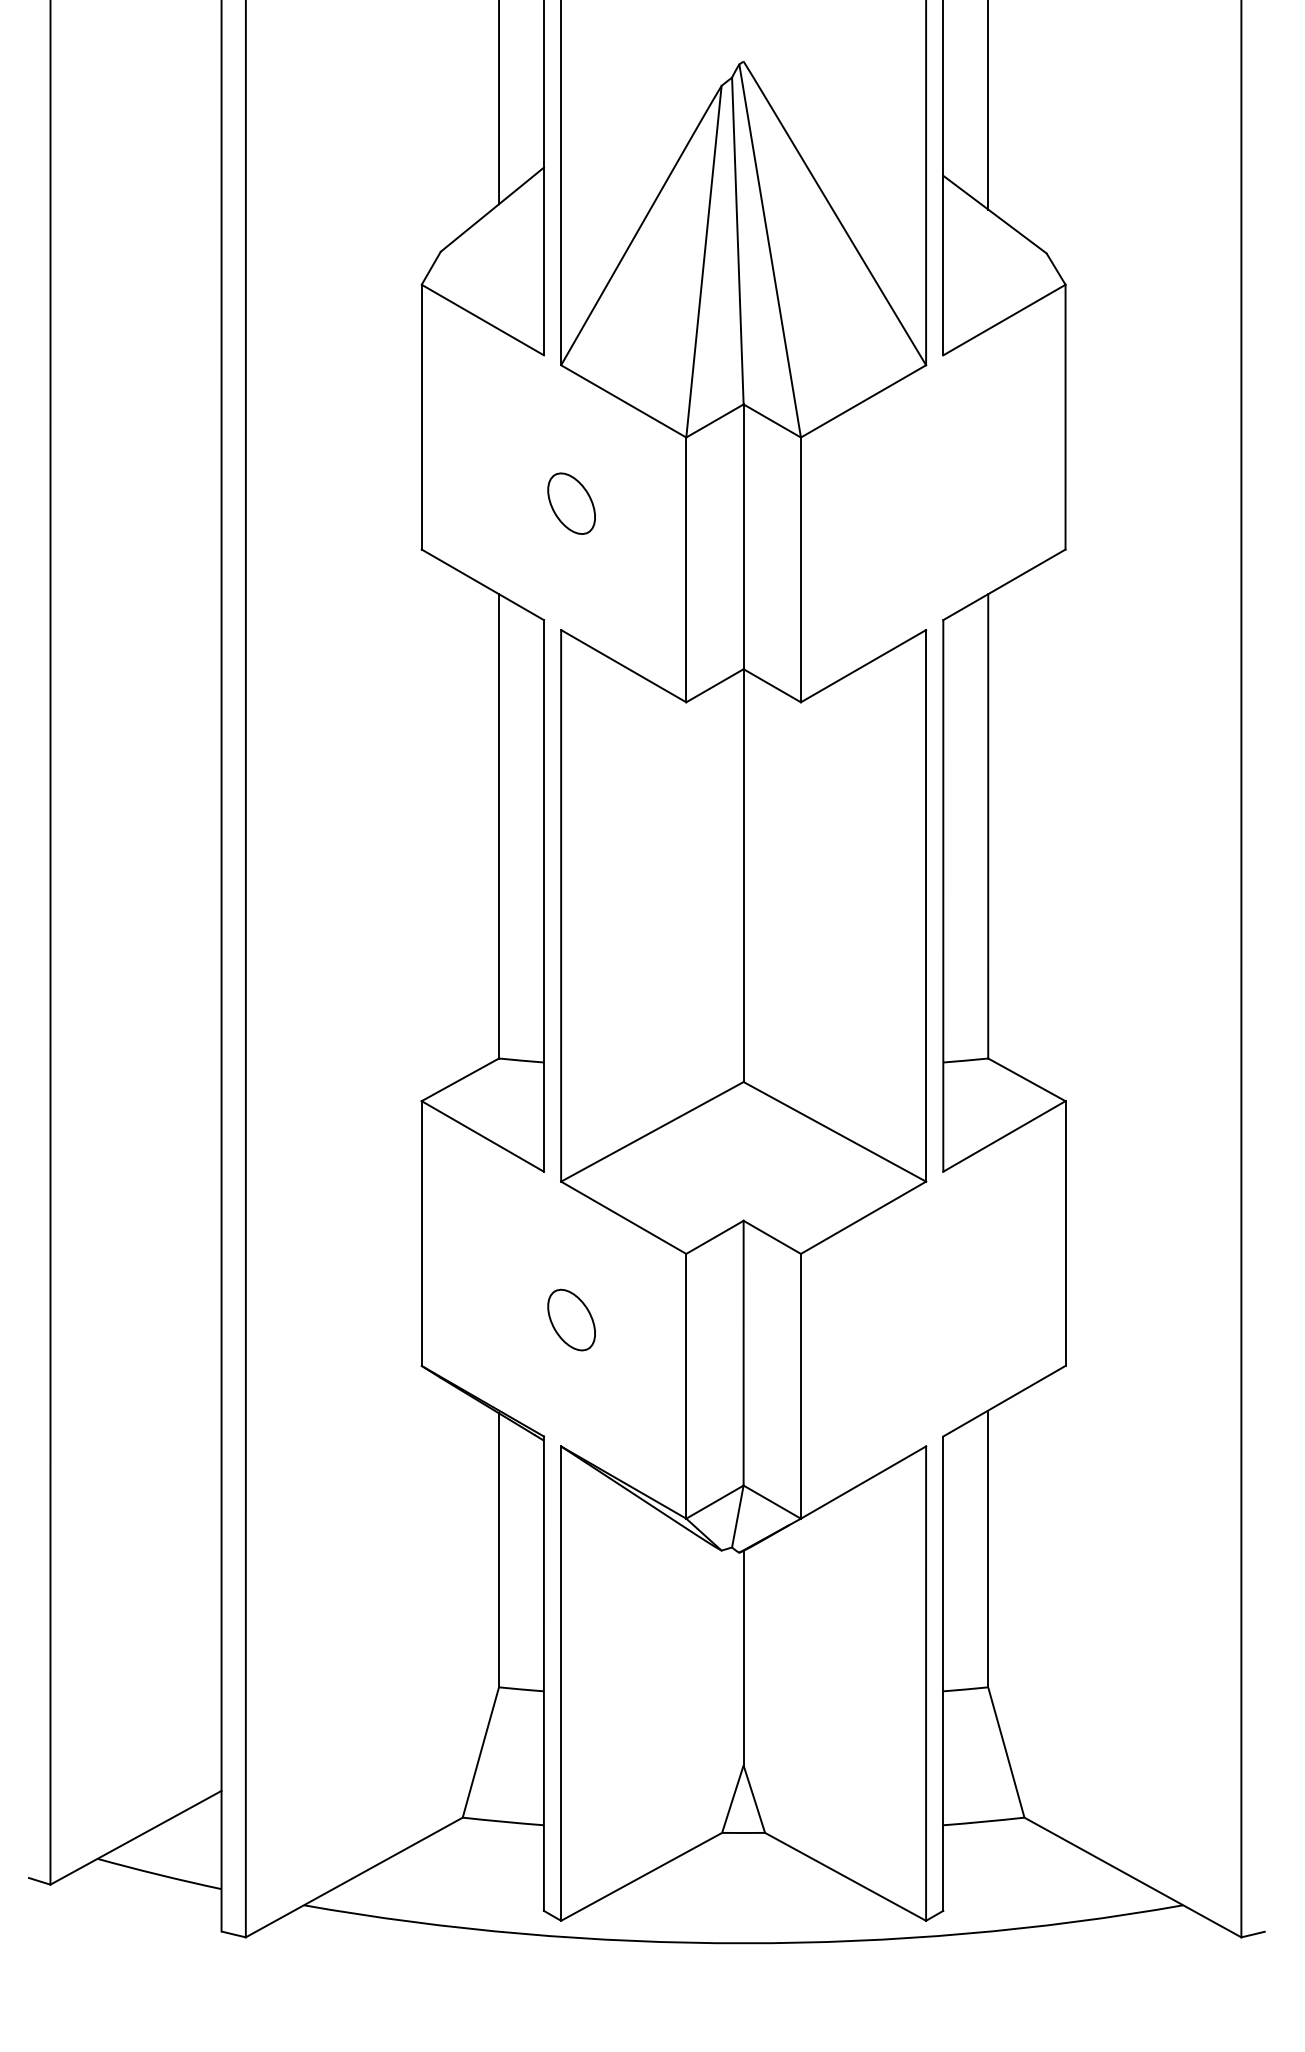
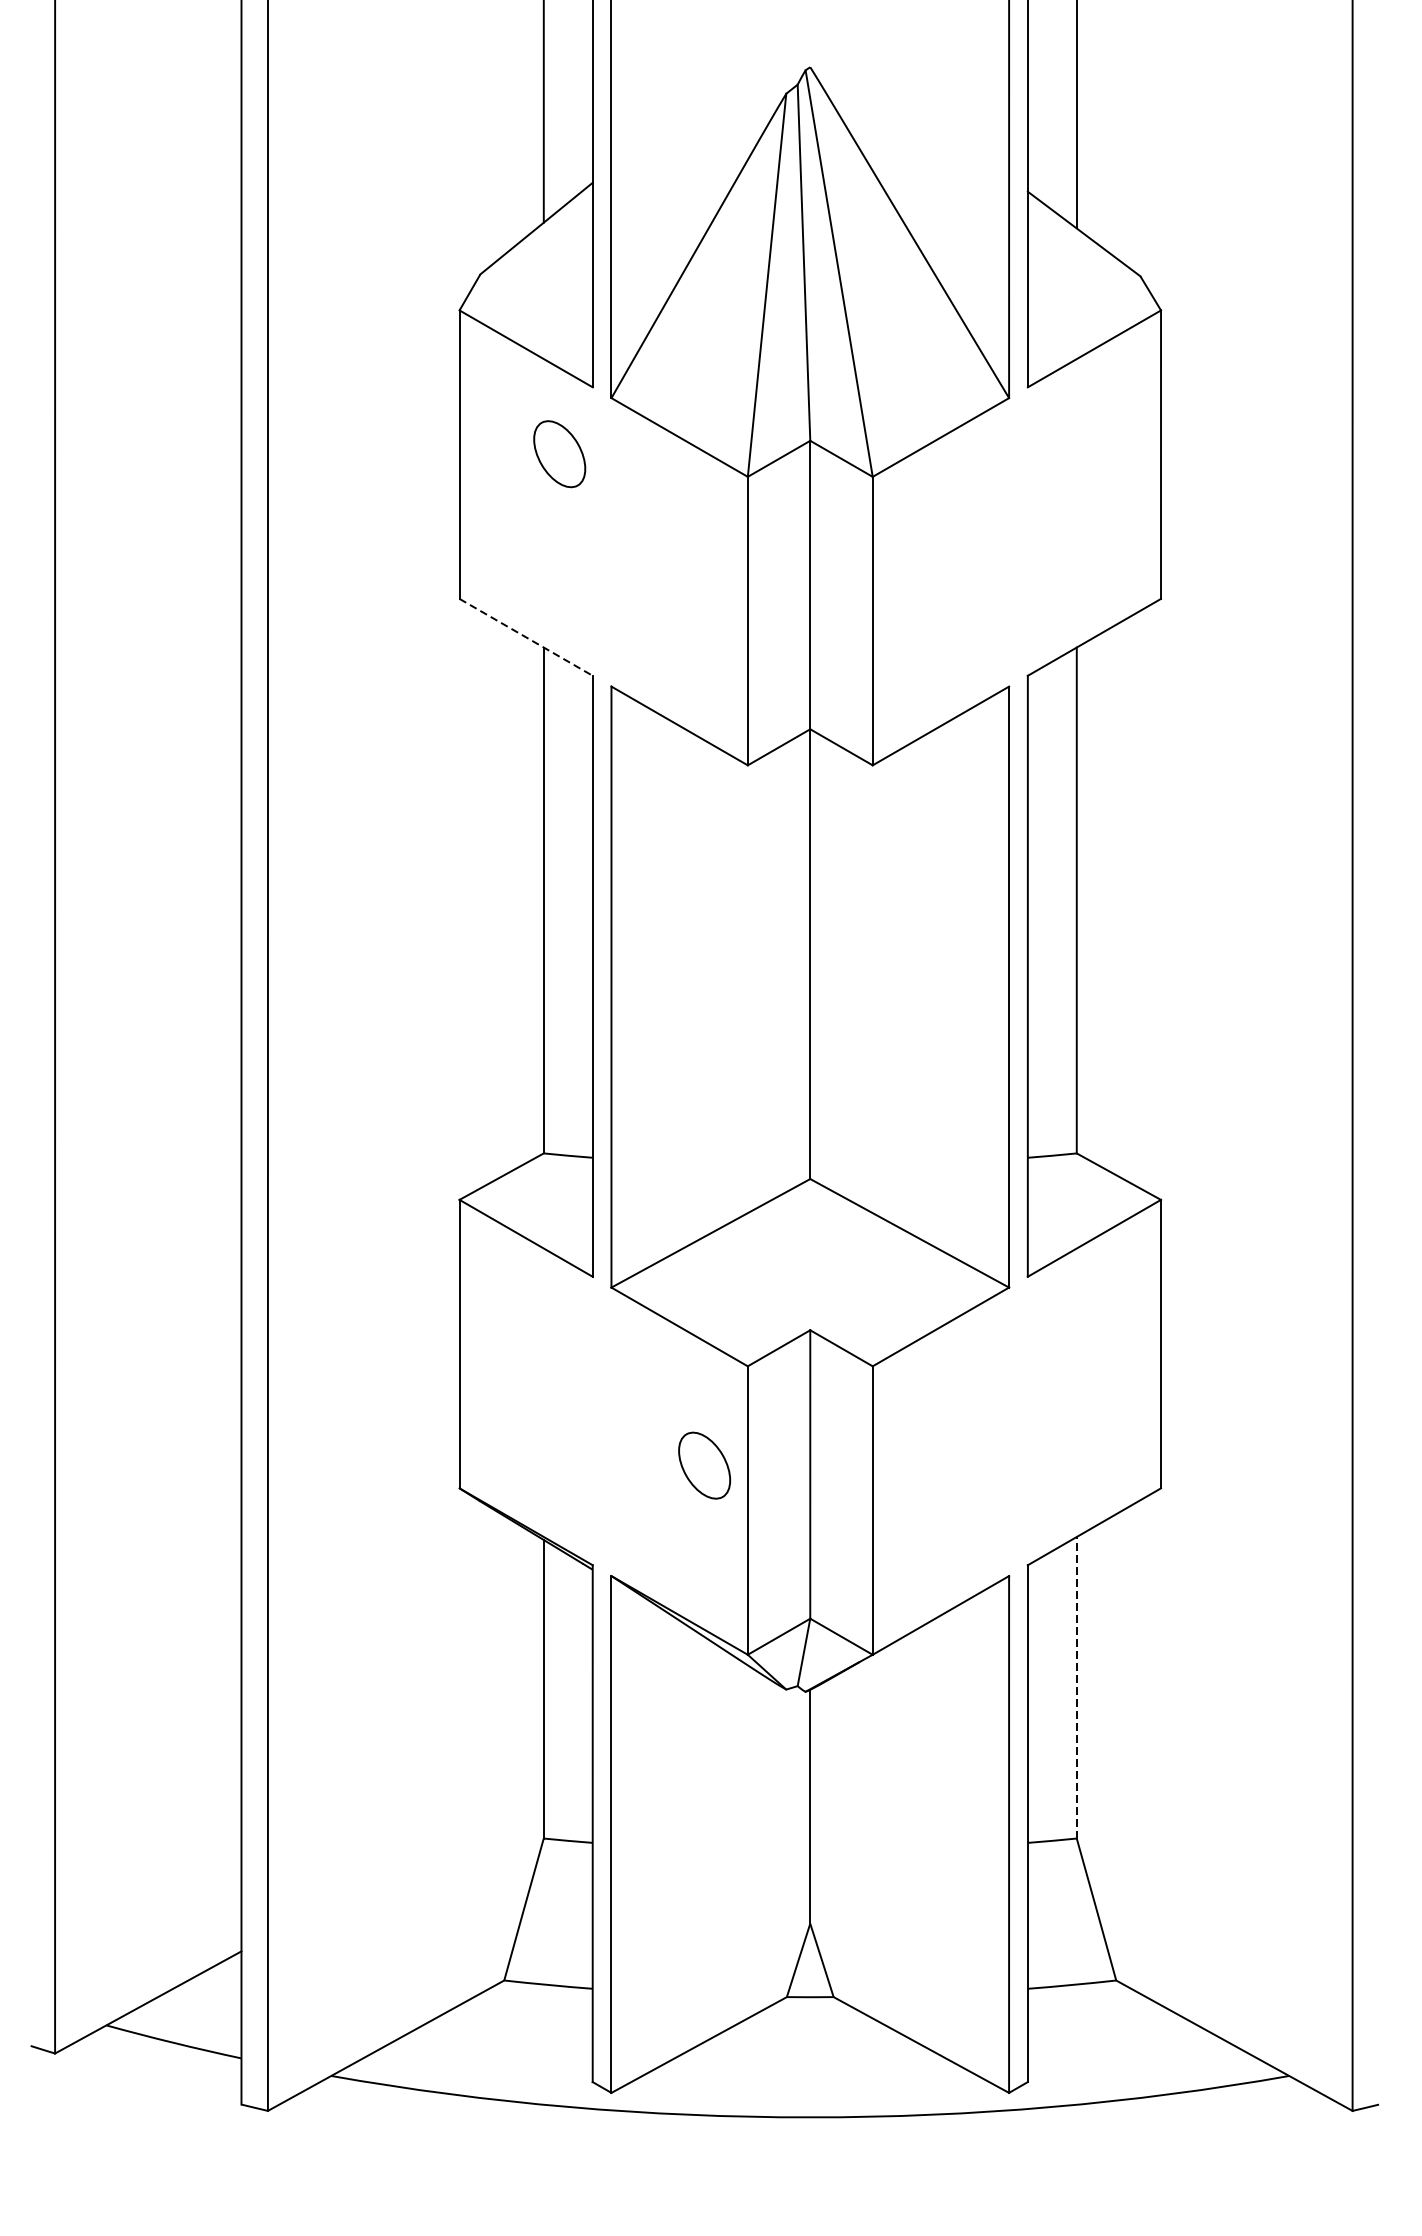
part: (571, 503) -> (559, 453), moved
line: (482, 584) -> (525, 636), solid -> dashed
part: (571, 1319) -> (704, 1465), moved
line: (988, 1548) -> (1077, 1687), solid -> dashed

